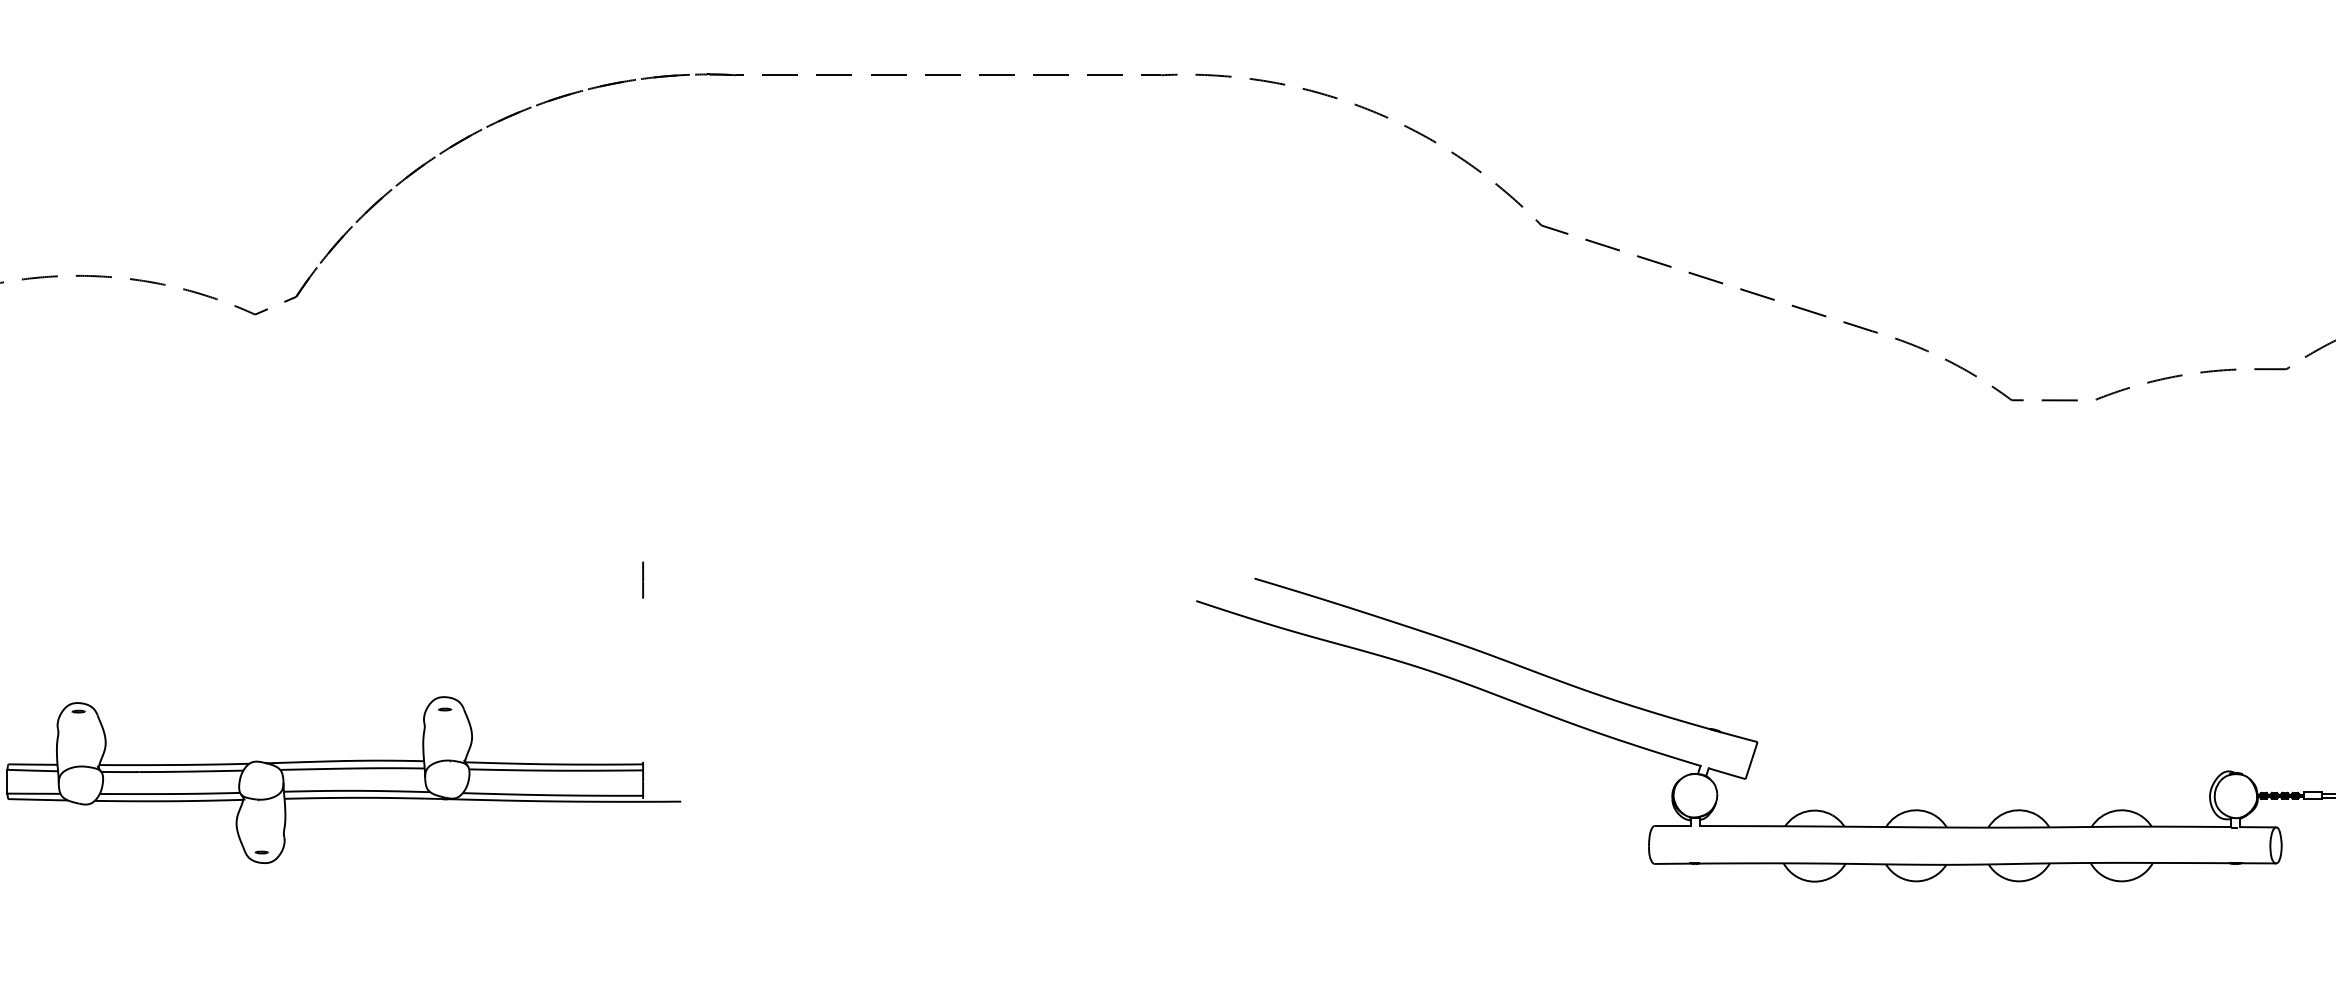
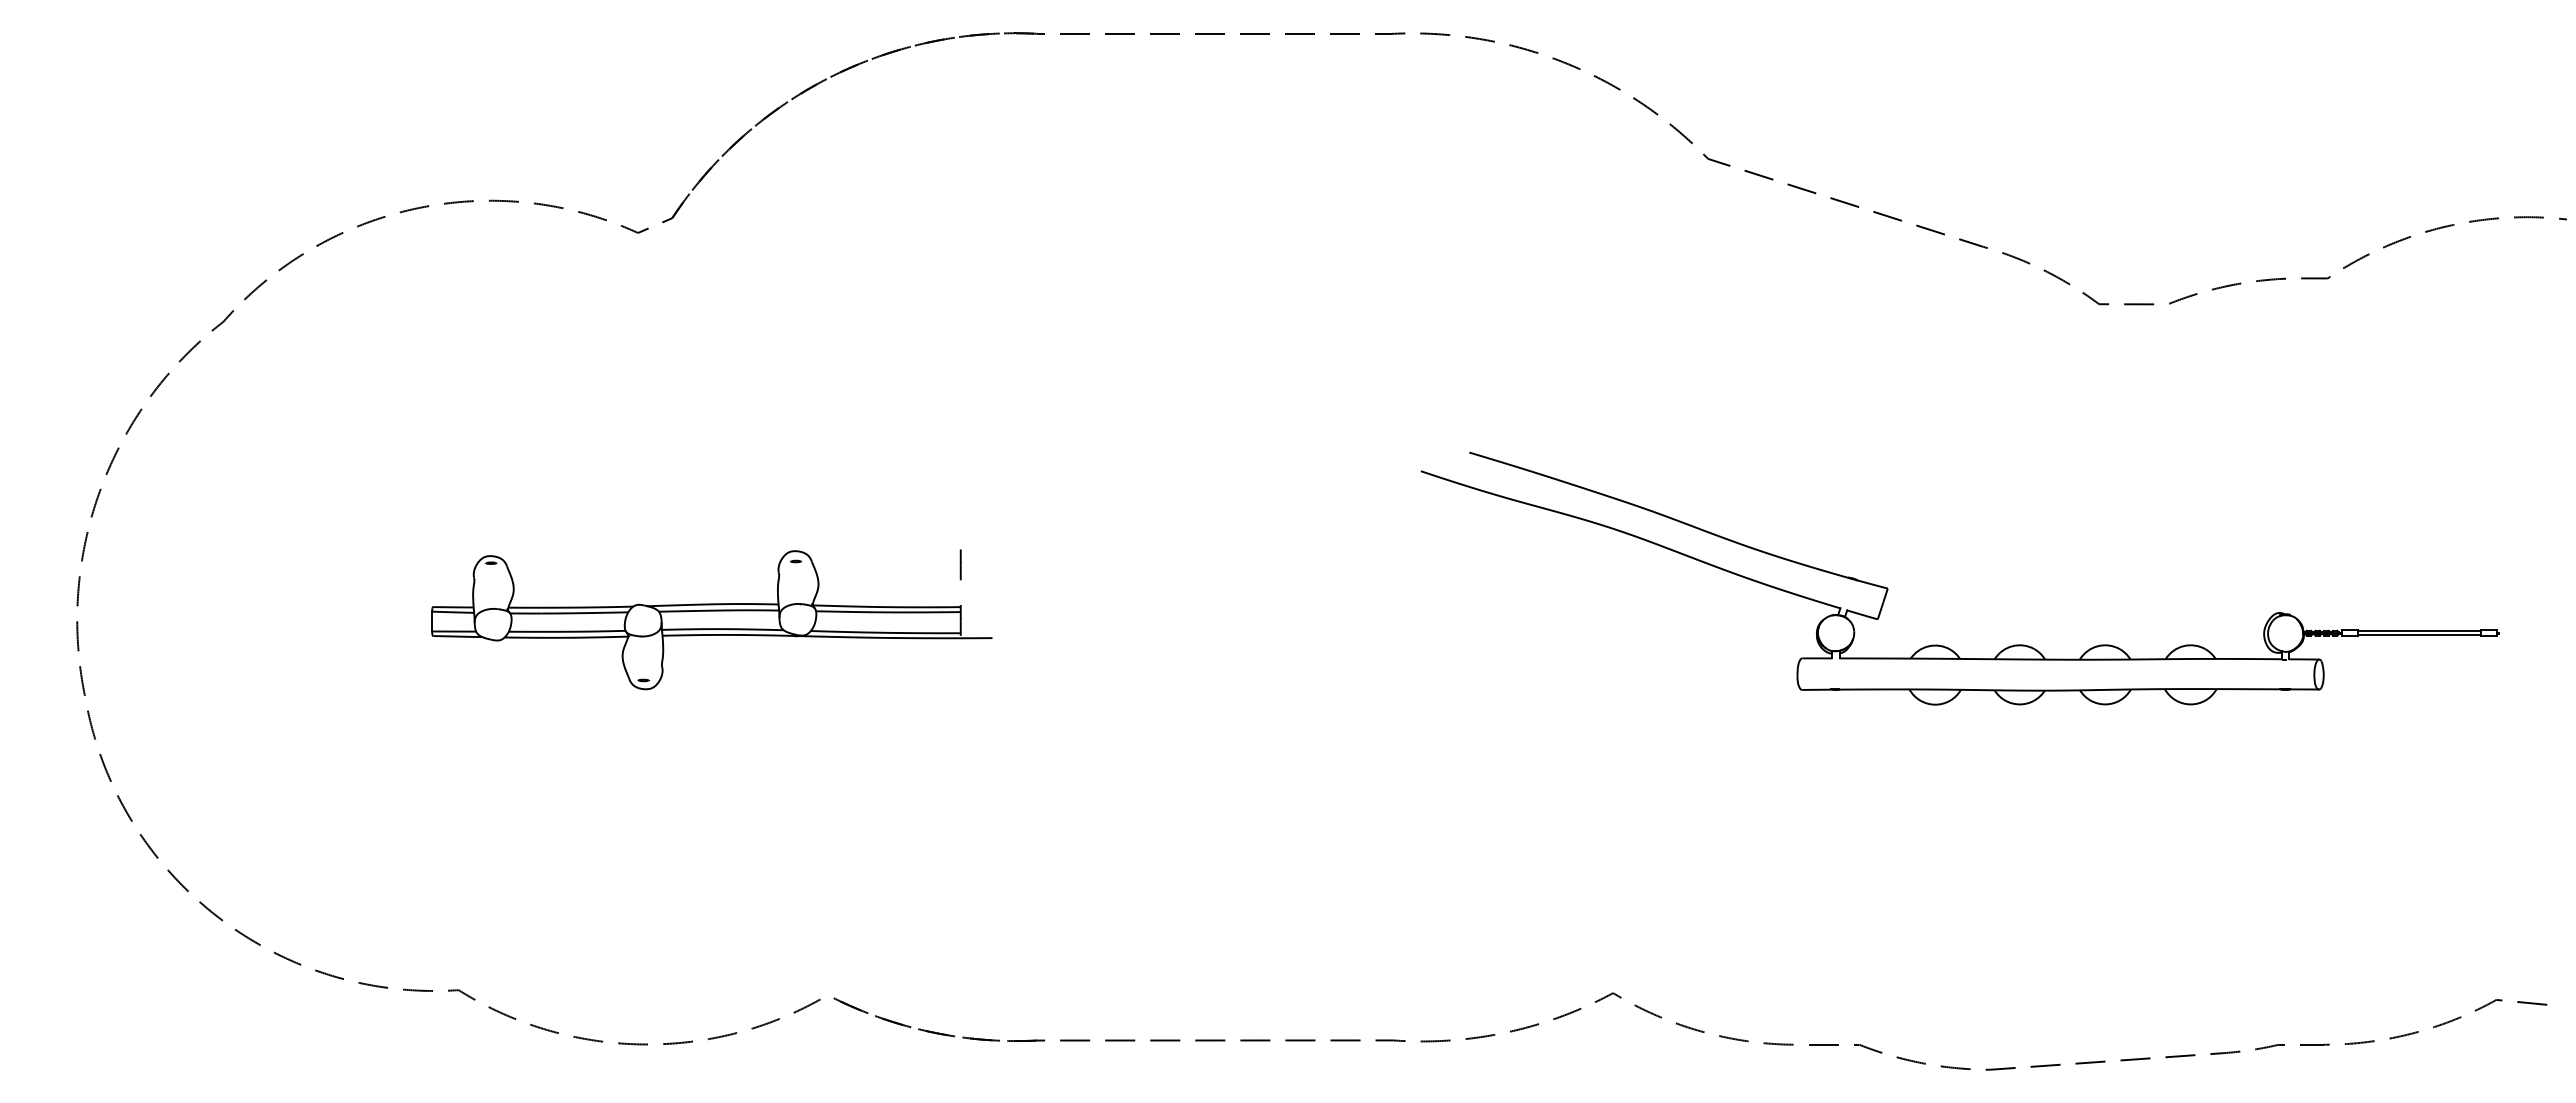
line: (642, 579) -> (960, 564), moved

